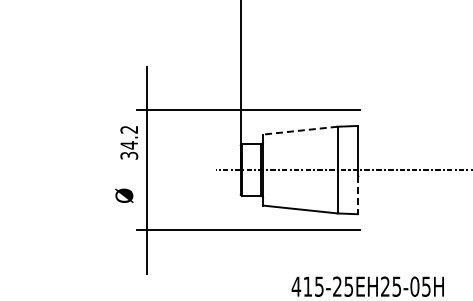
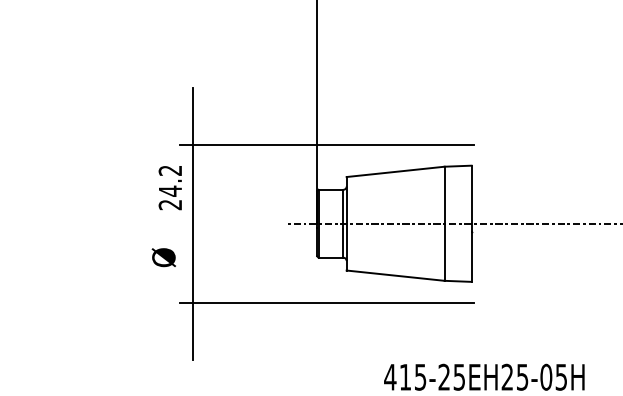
line: (299, 130) -> (394, 171), dashed -> solid
text: (129, 155) -> (170, 204), 34.2 -> 24.2
line: (358, 195) -> (472, 257), dashed -> solid

